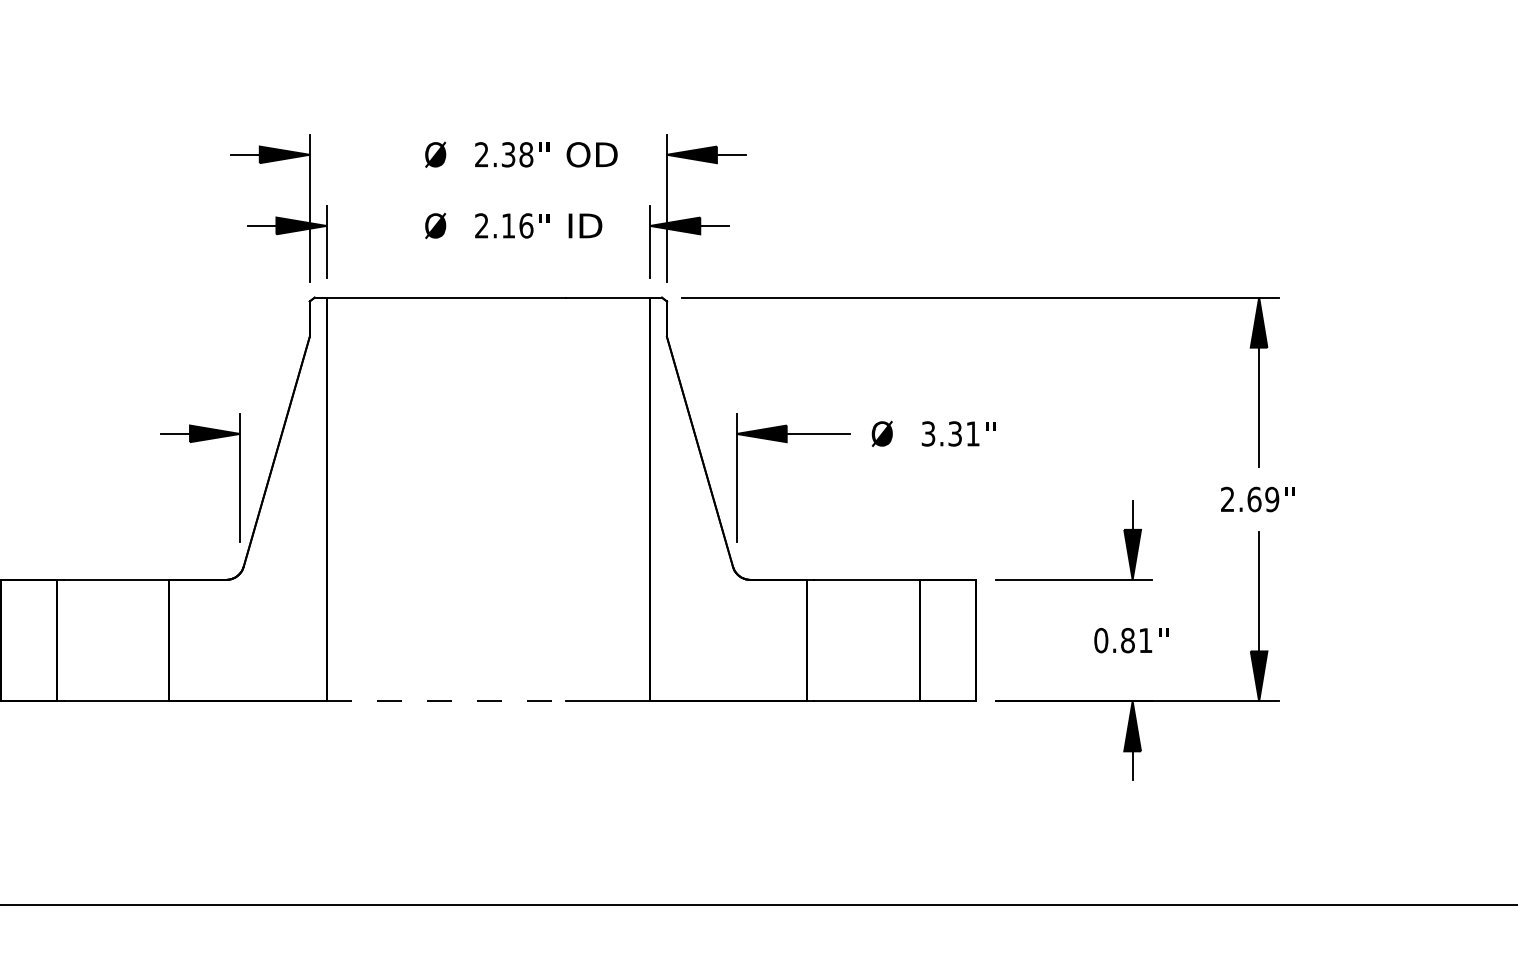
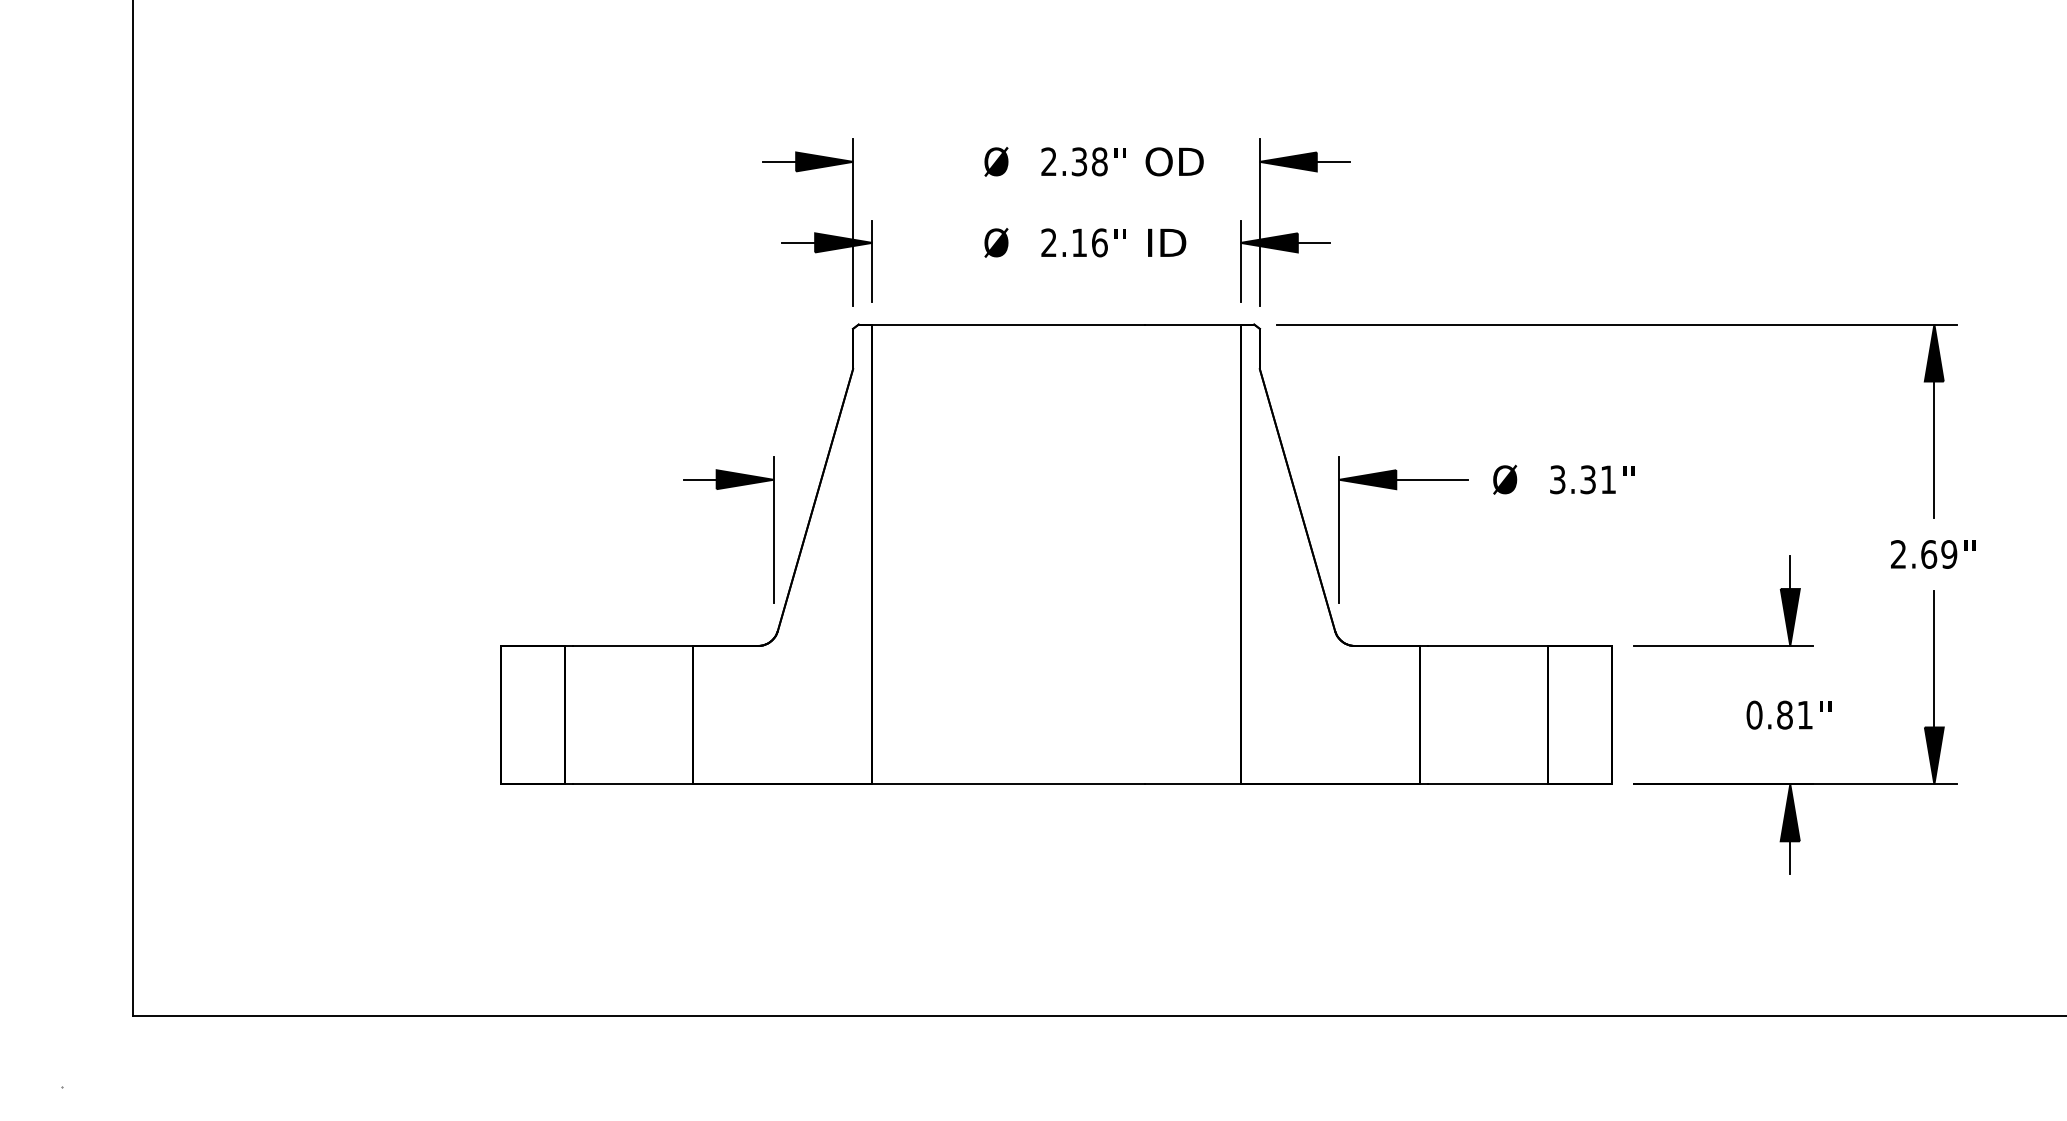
line: (447, 701) -> (1009, 784), dashed -> solid

